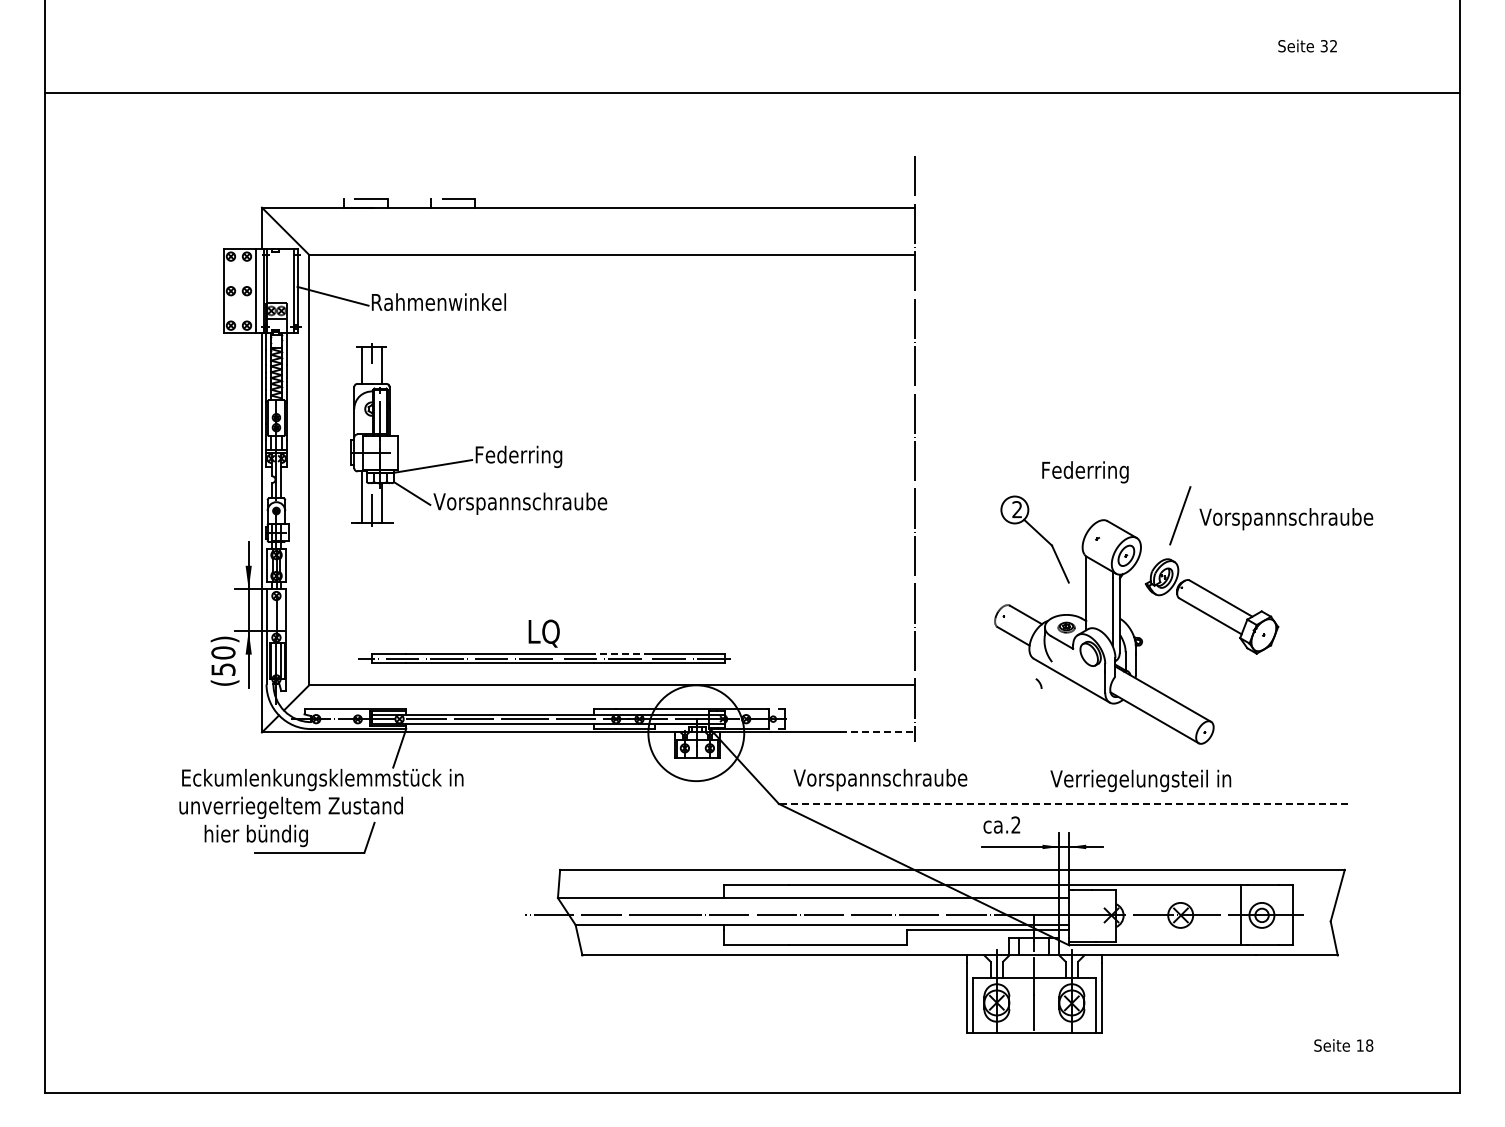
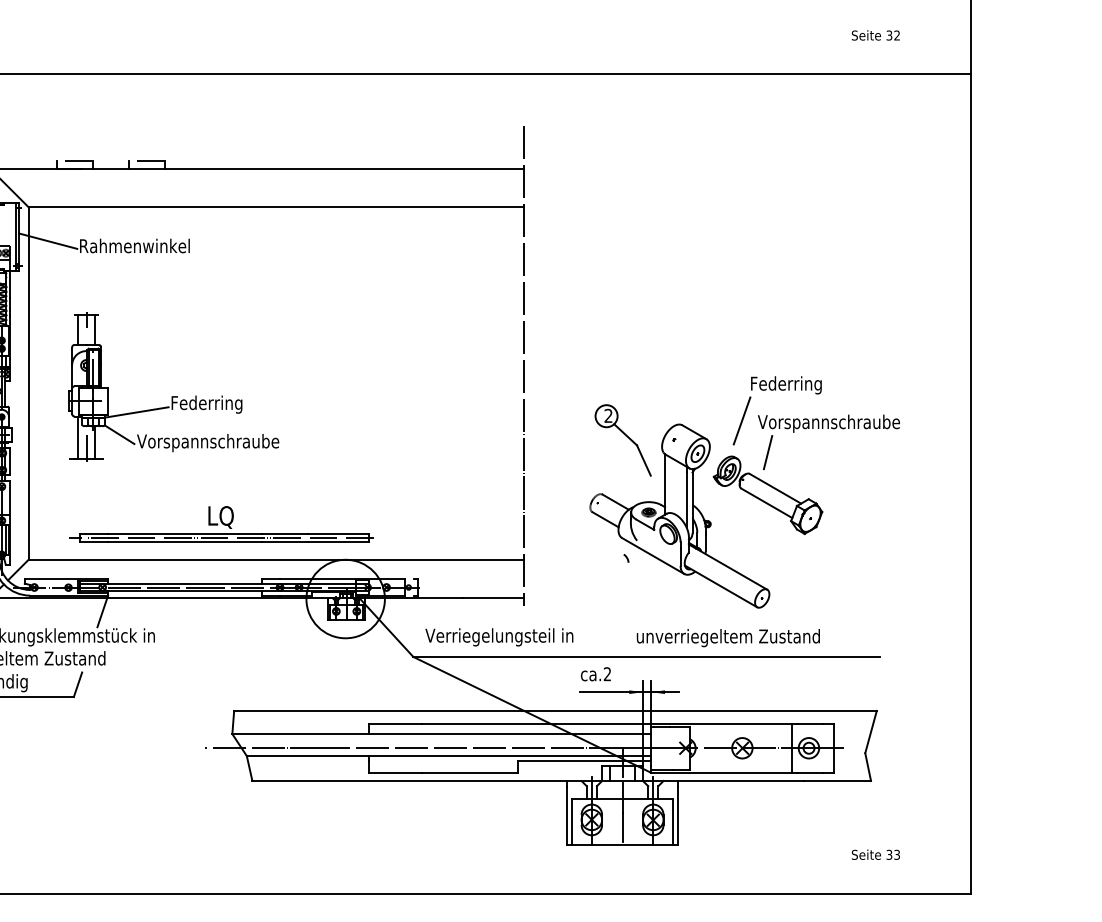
text: (1307, 45) -> (875, 34), moved
part: (478, 446) -> (173, 396), moved
text: (1085, 472) -> (786, 385), moved
line: (1211, 554) -> (767, 452), added
line: (621, 654) -> (284, 534), dashed -> solid
line: (877, 732) -> (494, 598), dashed -> solid
text: (891, 779) -> (505, 636), Vorspannschraube -> Verriegelungsteil in
text: (1162, 780) -> (727, 637), Verriegelungsteil in -> unverriegeltem Zustand
line: (1063, 803) -> (646, 656), dashed -> solid
text: (1364, 1045) -> (892, 854), 18 -> 33

